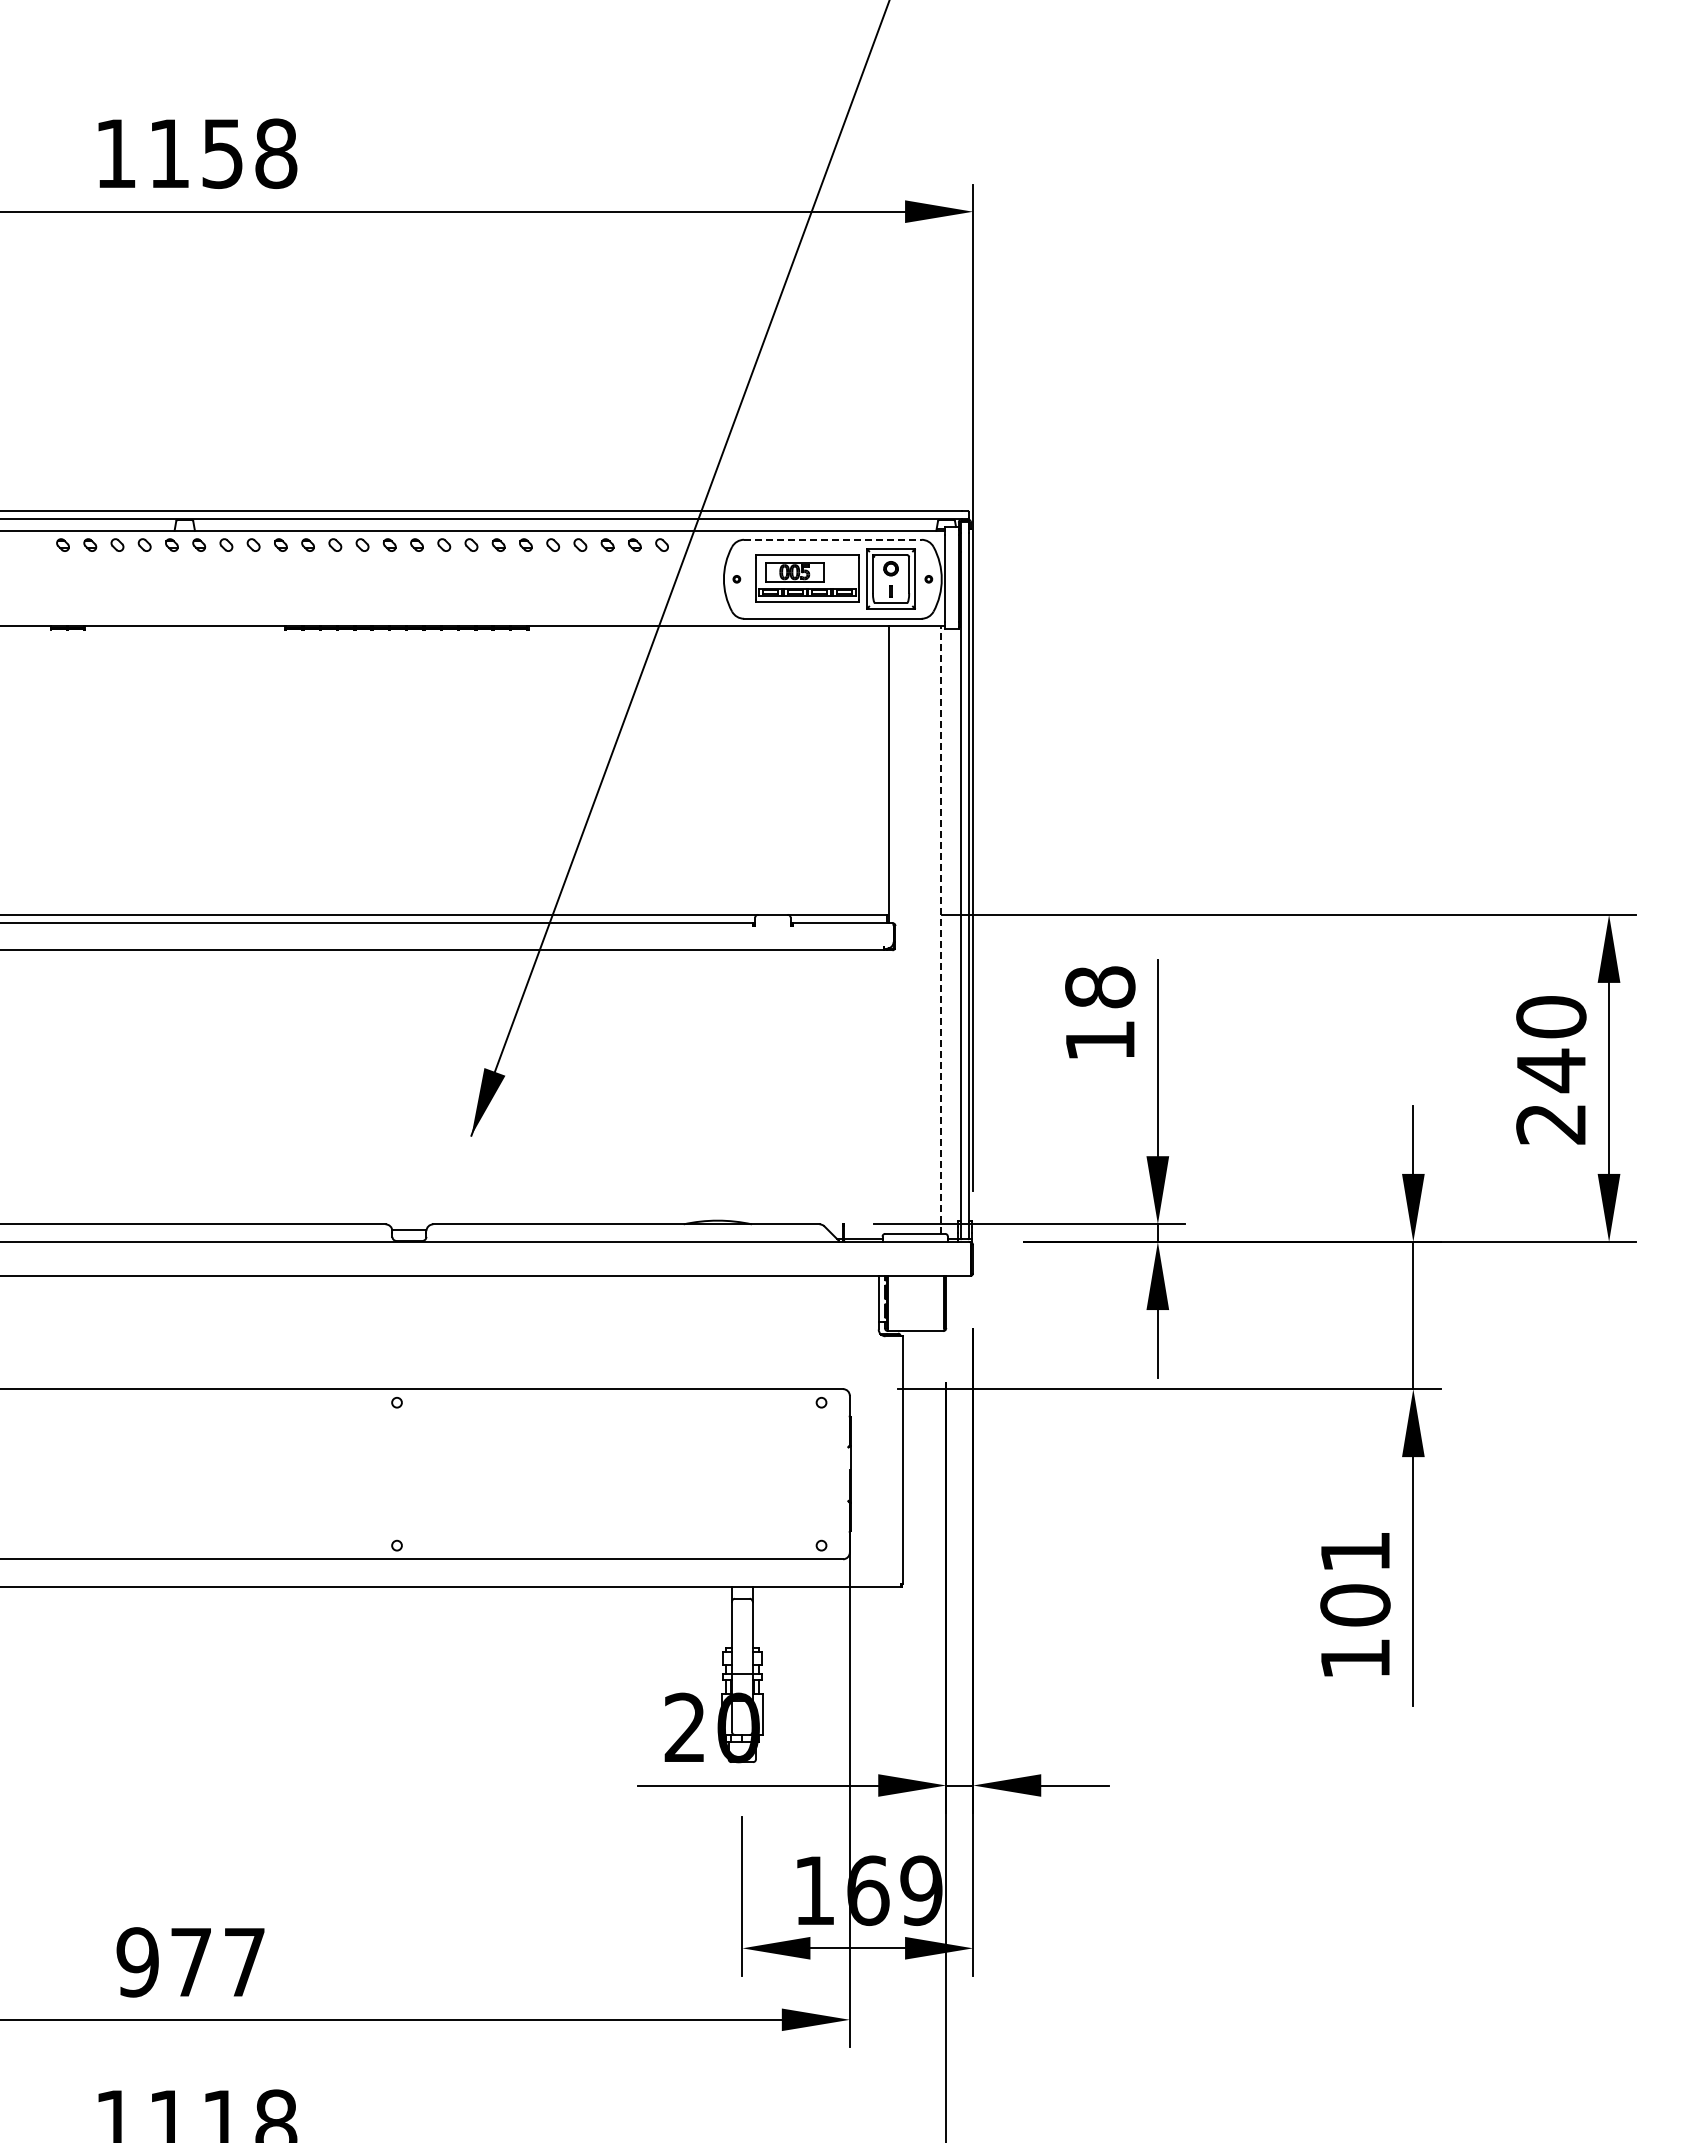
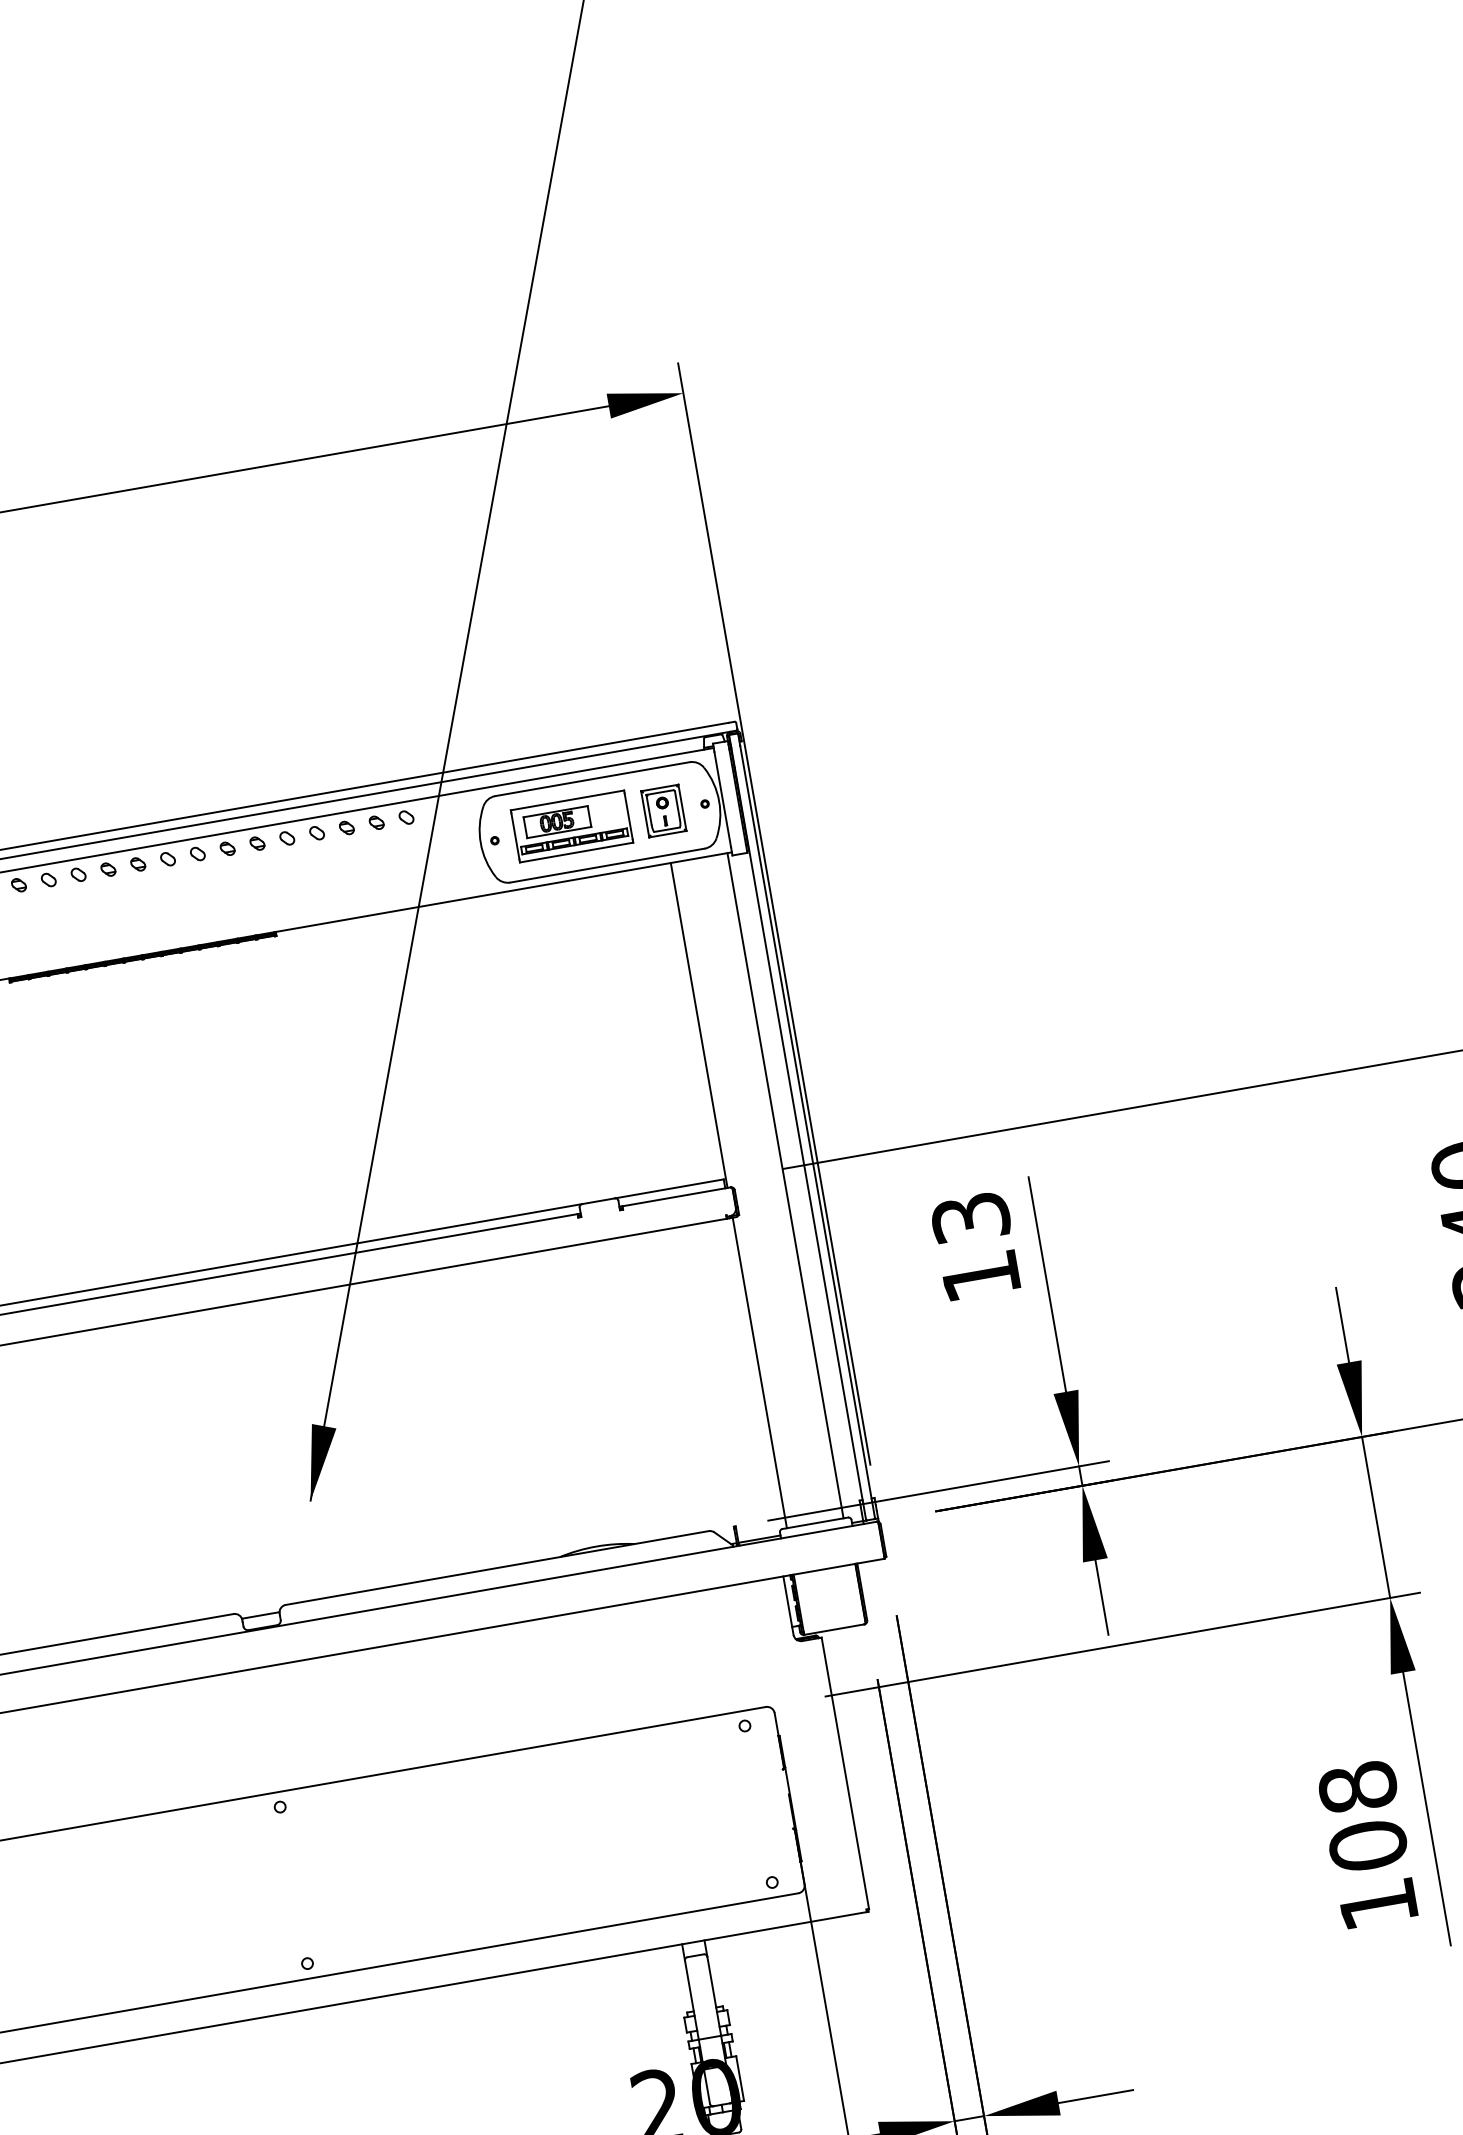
line: (832, 539) -> (592, 778), dashed -> solid
part: (891, 579) -> (664, 811), size x0.71
line: (941, 930) -> (786, 1186), dashed -> solid
text: (1100, 987) -> (971, 1218), 18 -> 13
line: (889, 1091) -> (759, 1372), added
text: (1355, 1551) -> (1357, 1786), 101 -> 108

